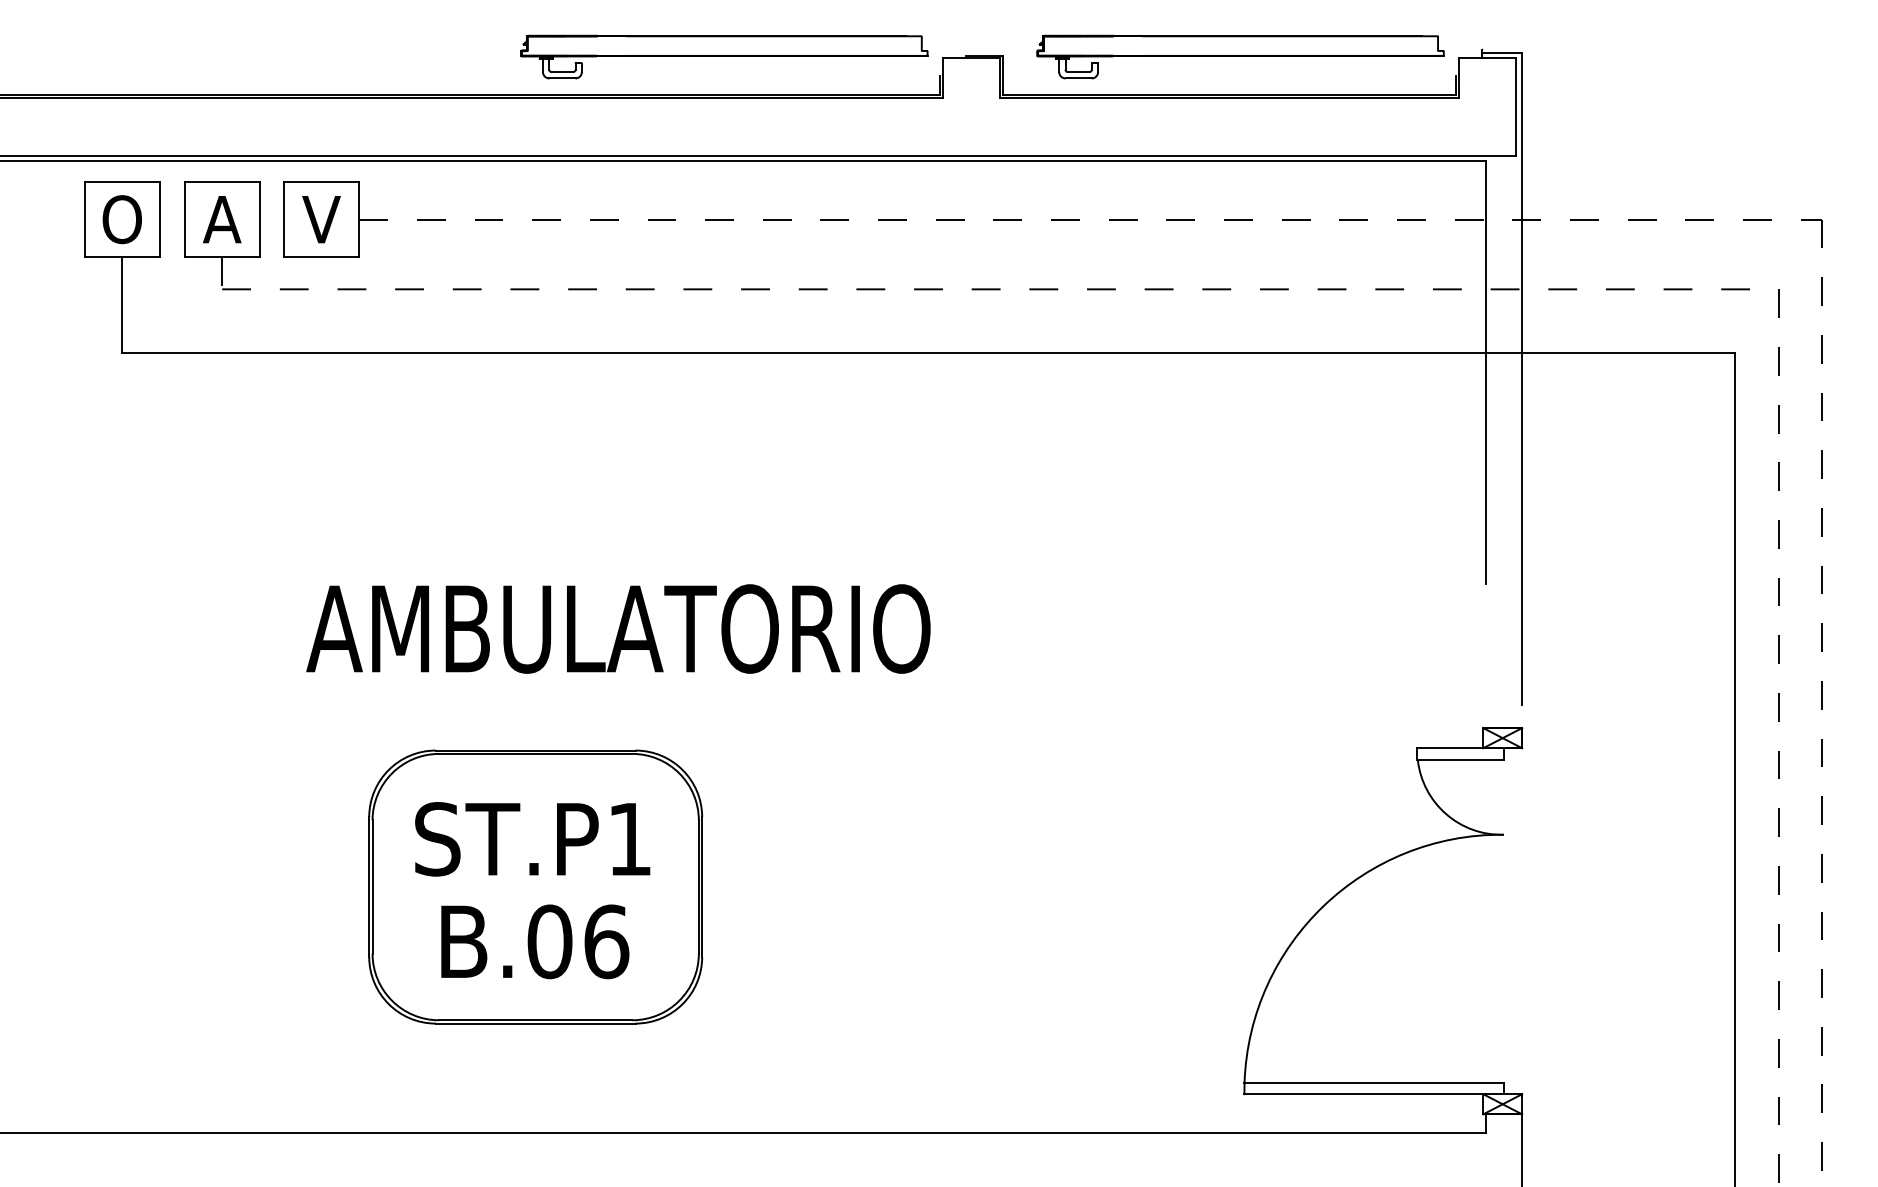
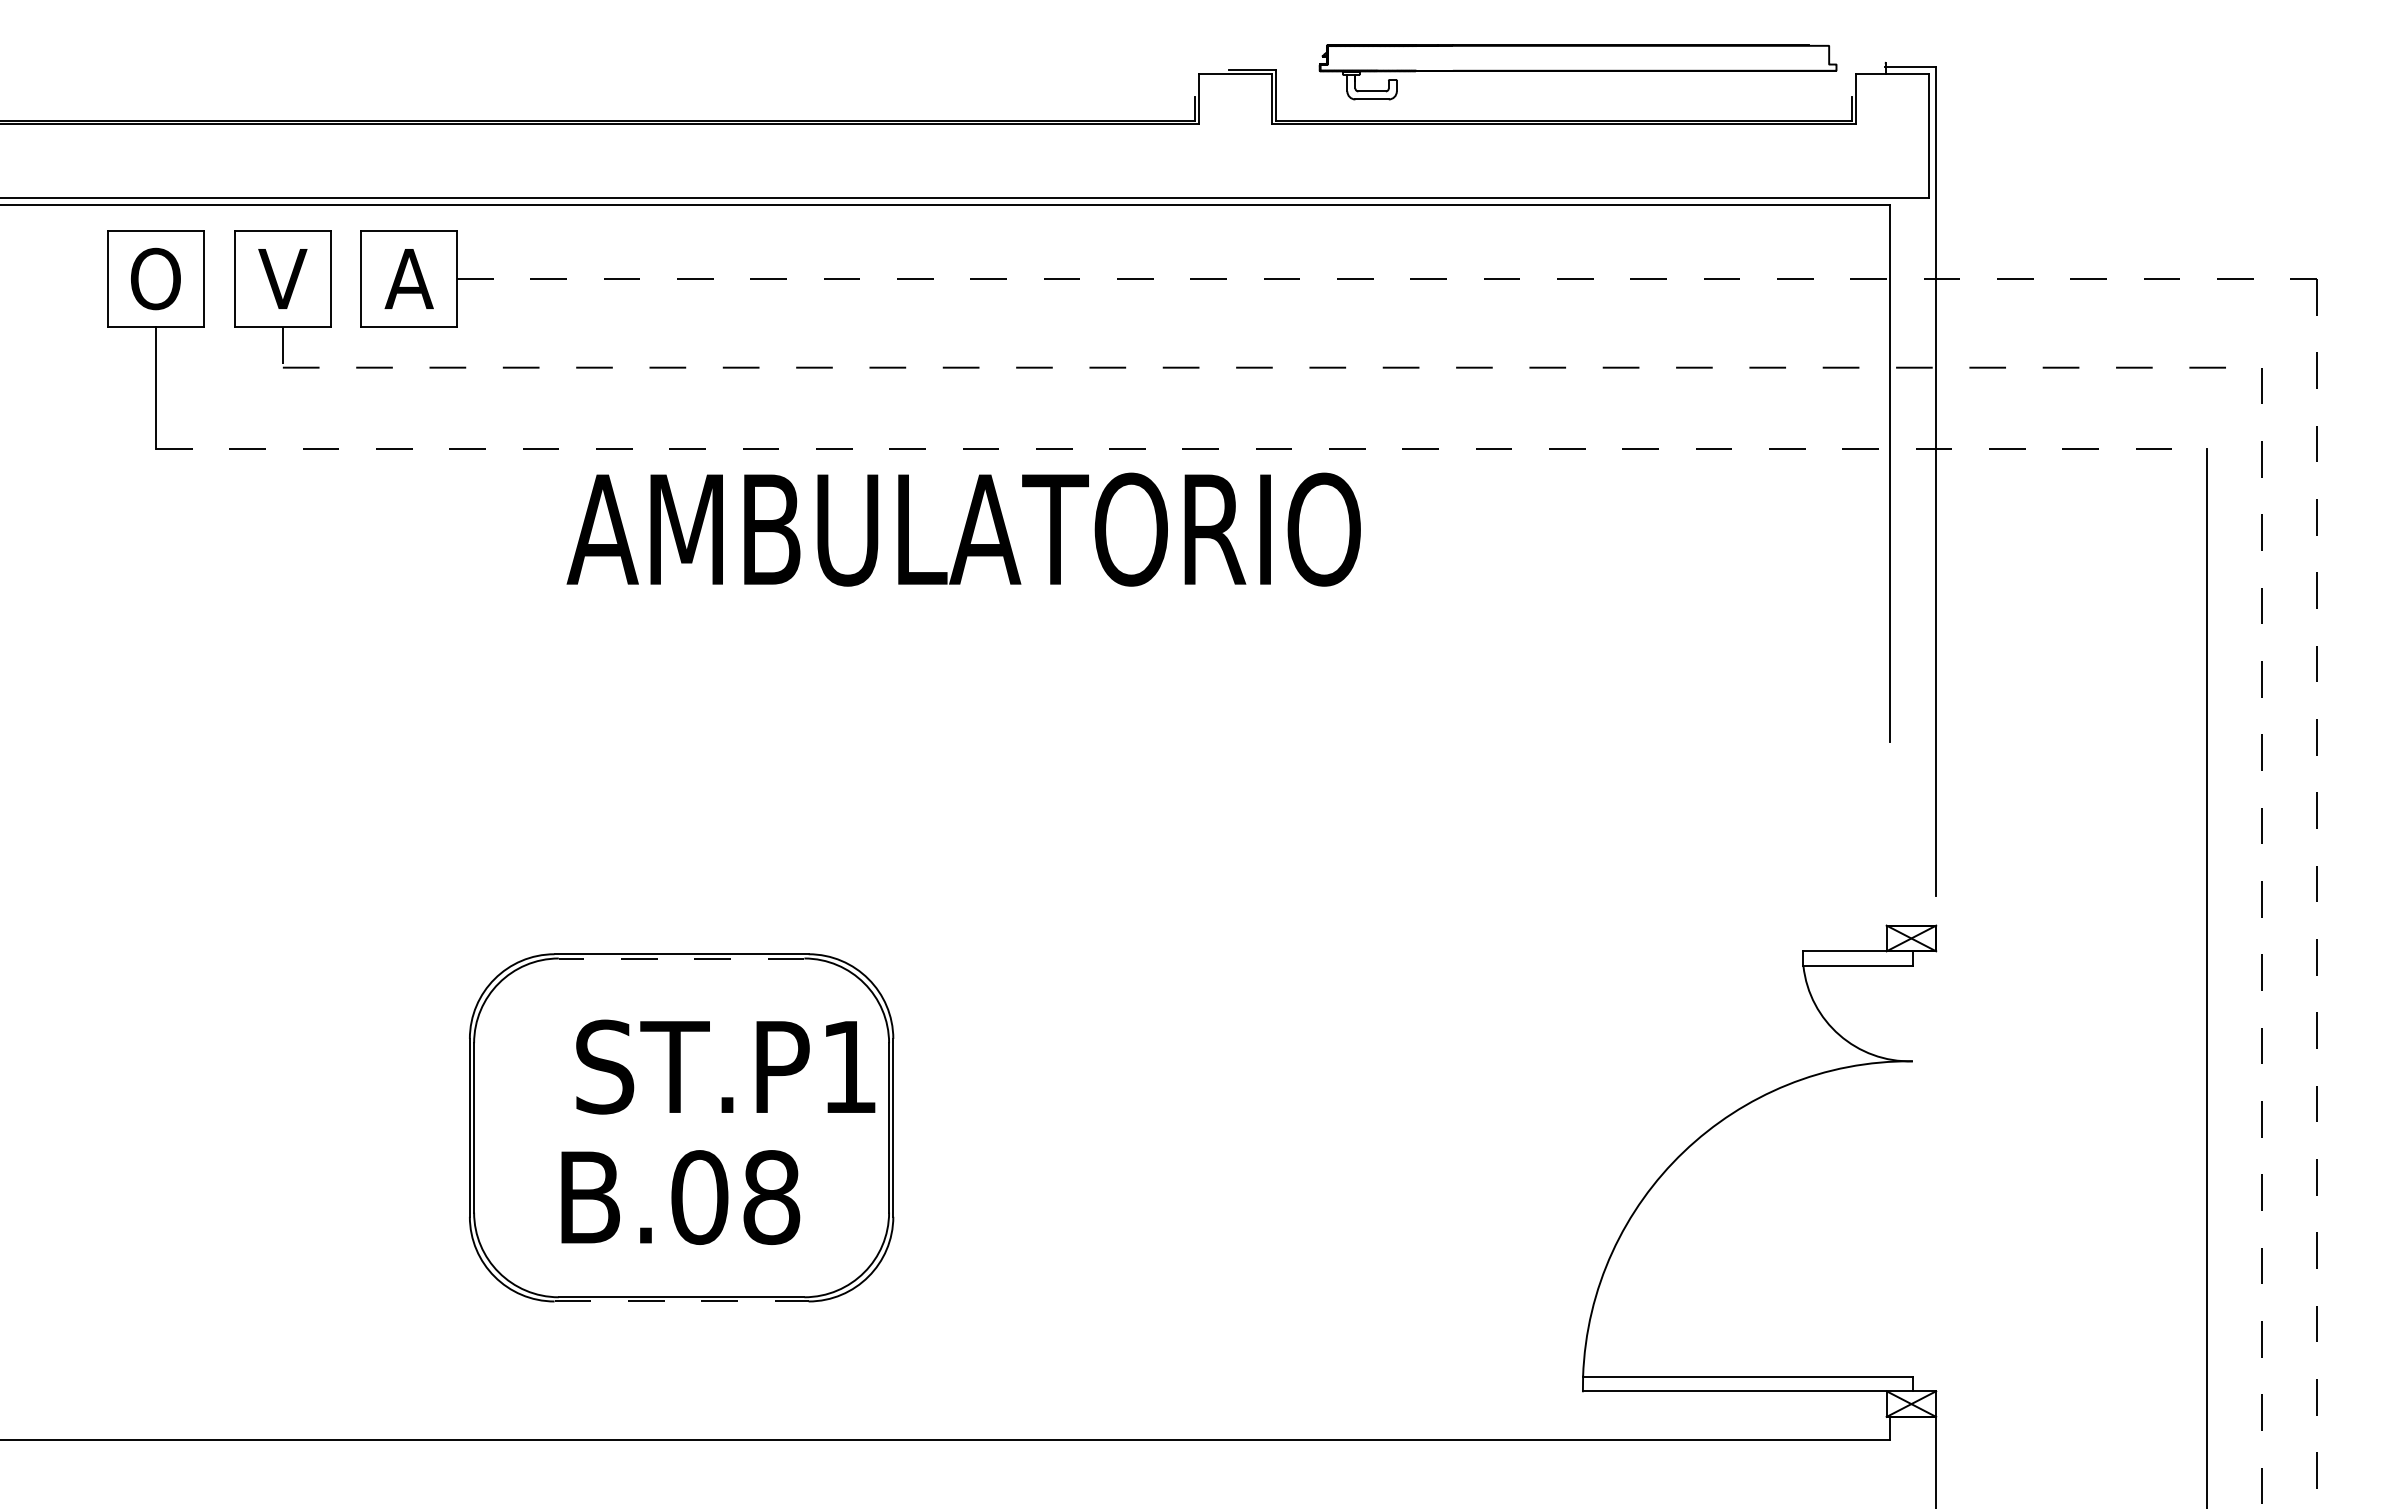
part: (724, 57) -> (921, 72), removed
text: (221, 220) -> (282, 279), A -> V
text: (320, 220) -> (408, 279), V -> A
line: (928, 352) -> (1181, 448), solid -> dashed
text: (618, 628) -> (963, 529), moved
line: (535, 753) -> (681, 958), solid -> dashed
text: (532, 838) -> (725, 1066), moved
text: (606, 941) -> (771, 1197), B.06 -> B.08
line: (536, 1023) -> (682, 1301), solid -> dashed

